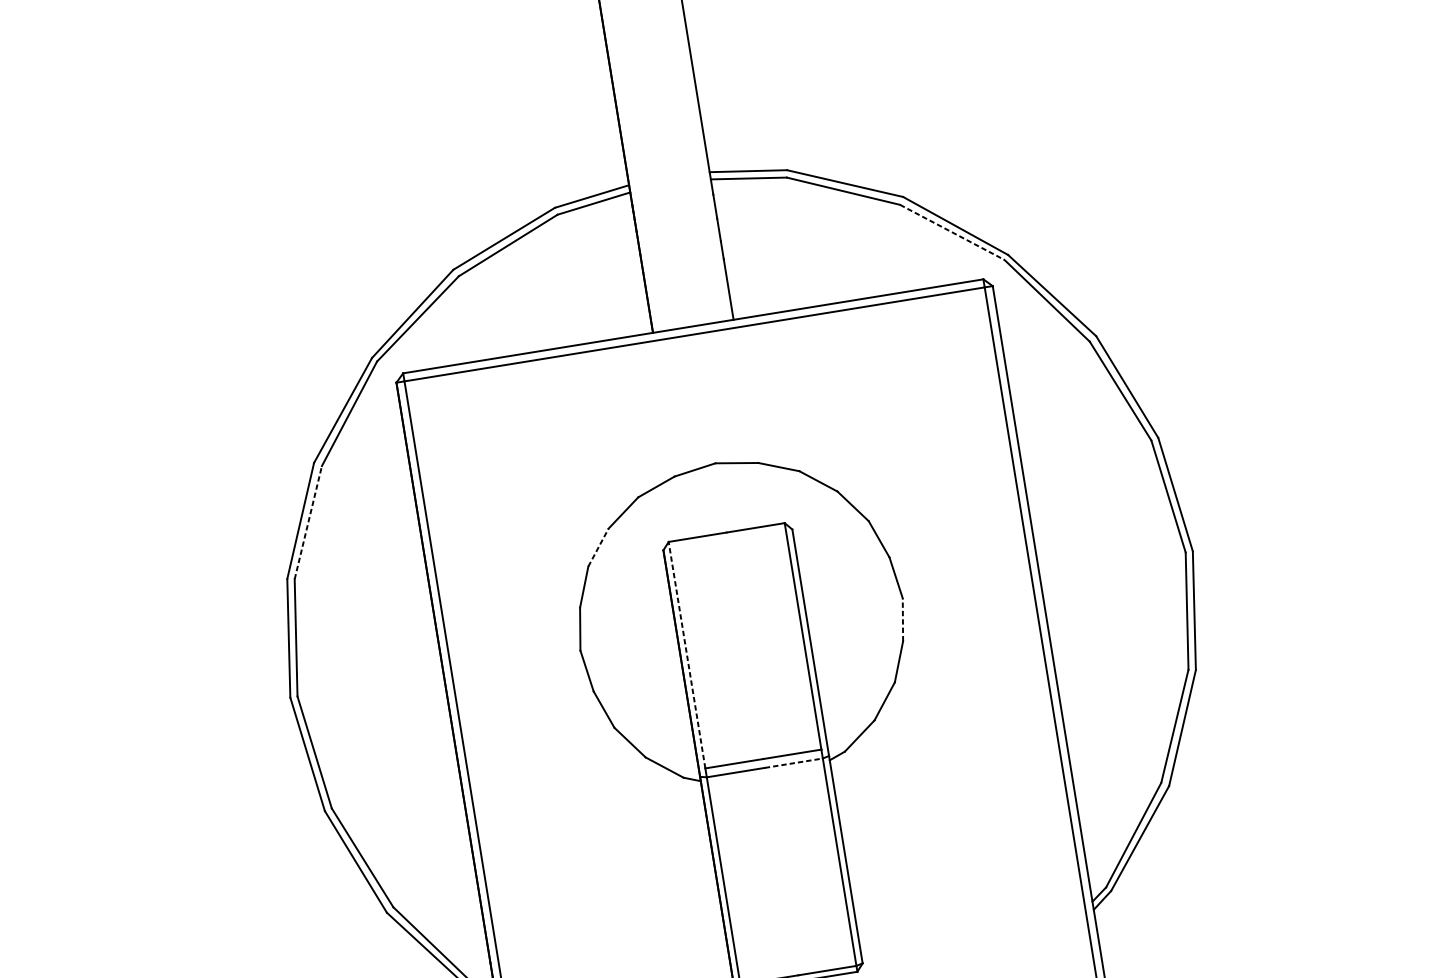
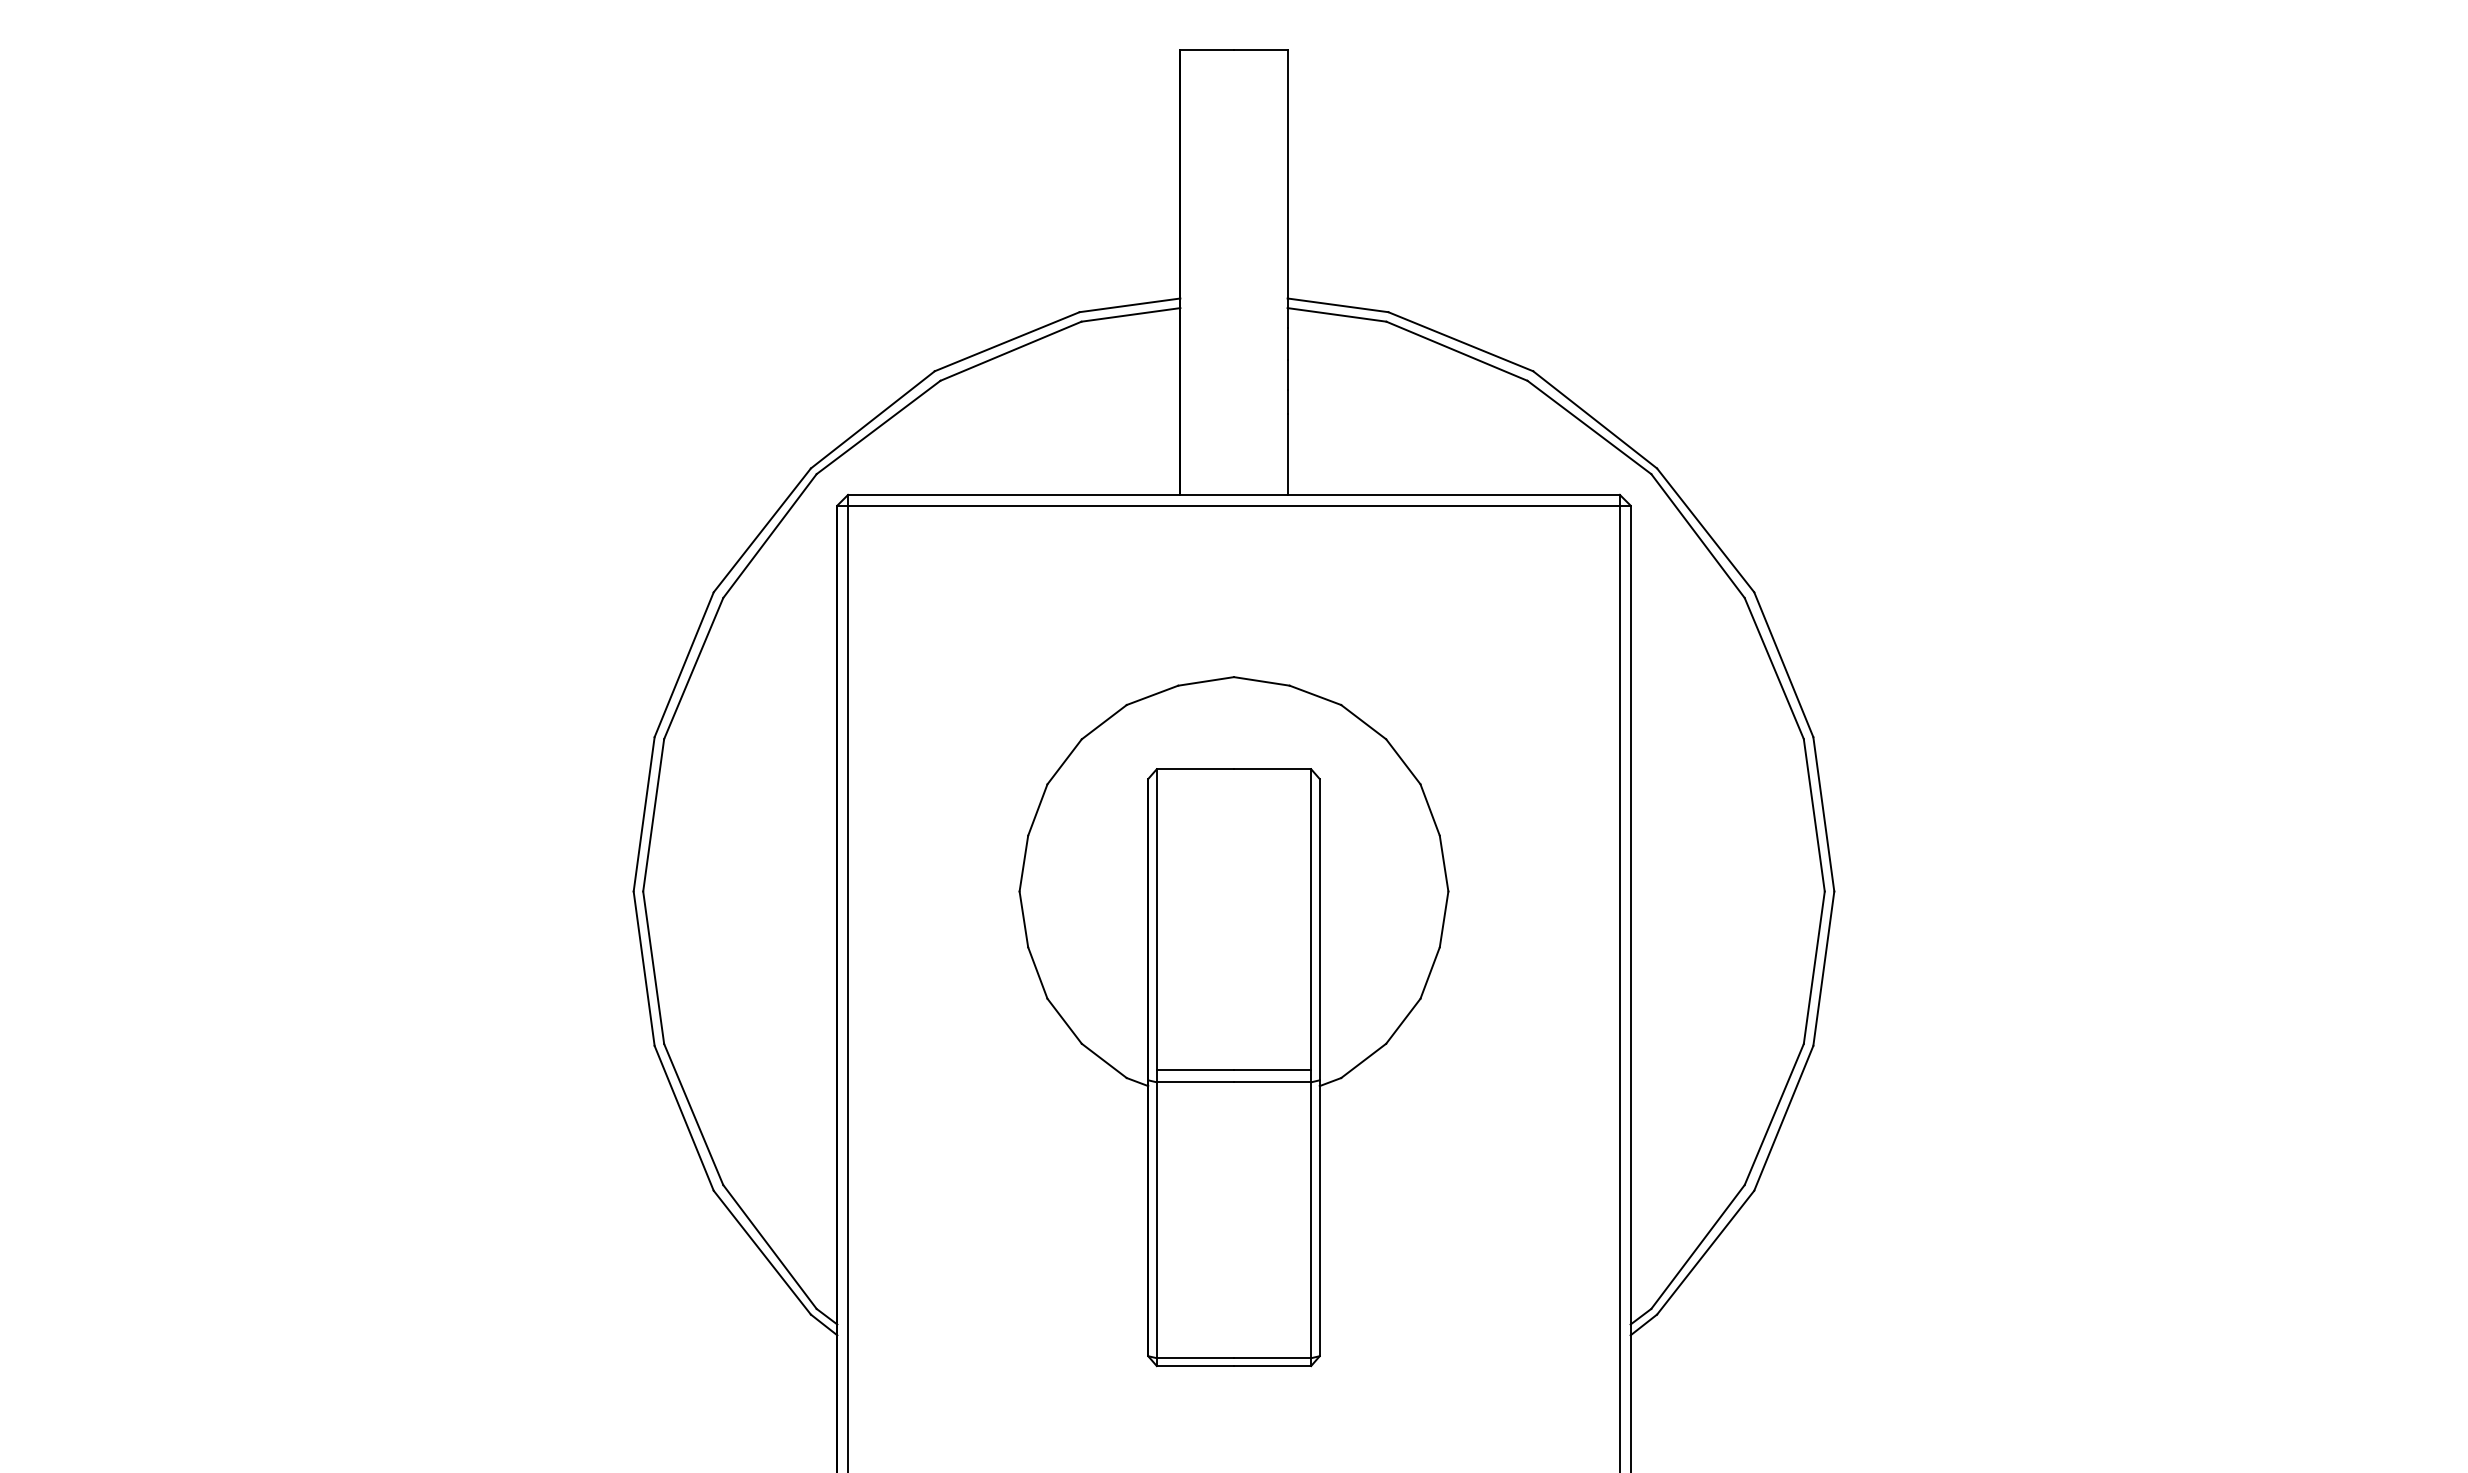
line: (952, 232) -> (1589, 427), dashed -> solid
line: (308, 522) -> (693, 668), dashed -> solid
line: (598, 547) -> (1064, 761), dashed -> solid
line: (903, 619) -> (1444, 918), dashed -> solid
line: (686, 654) -> (1156, 919), dashed -> solid
line: (793, 763) -> (1272, 1082), dashed -> solid

